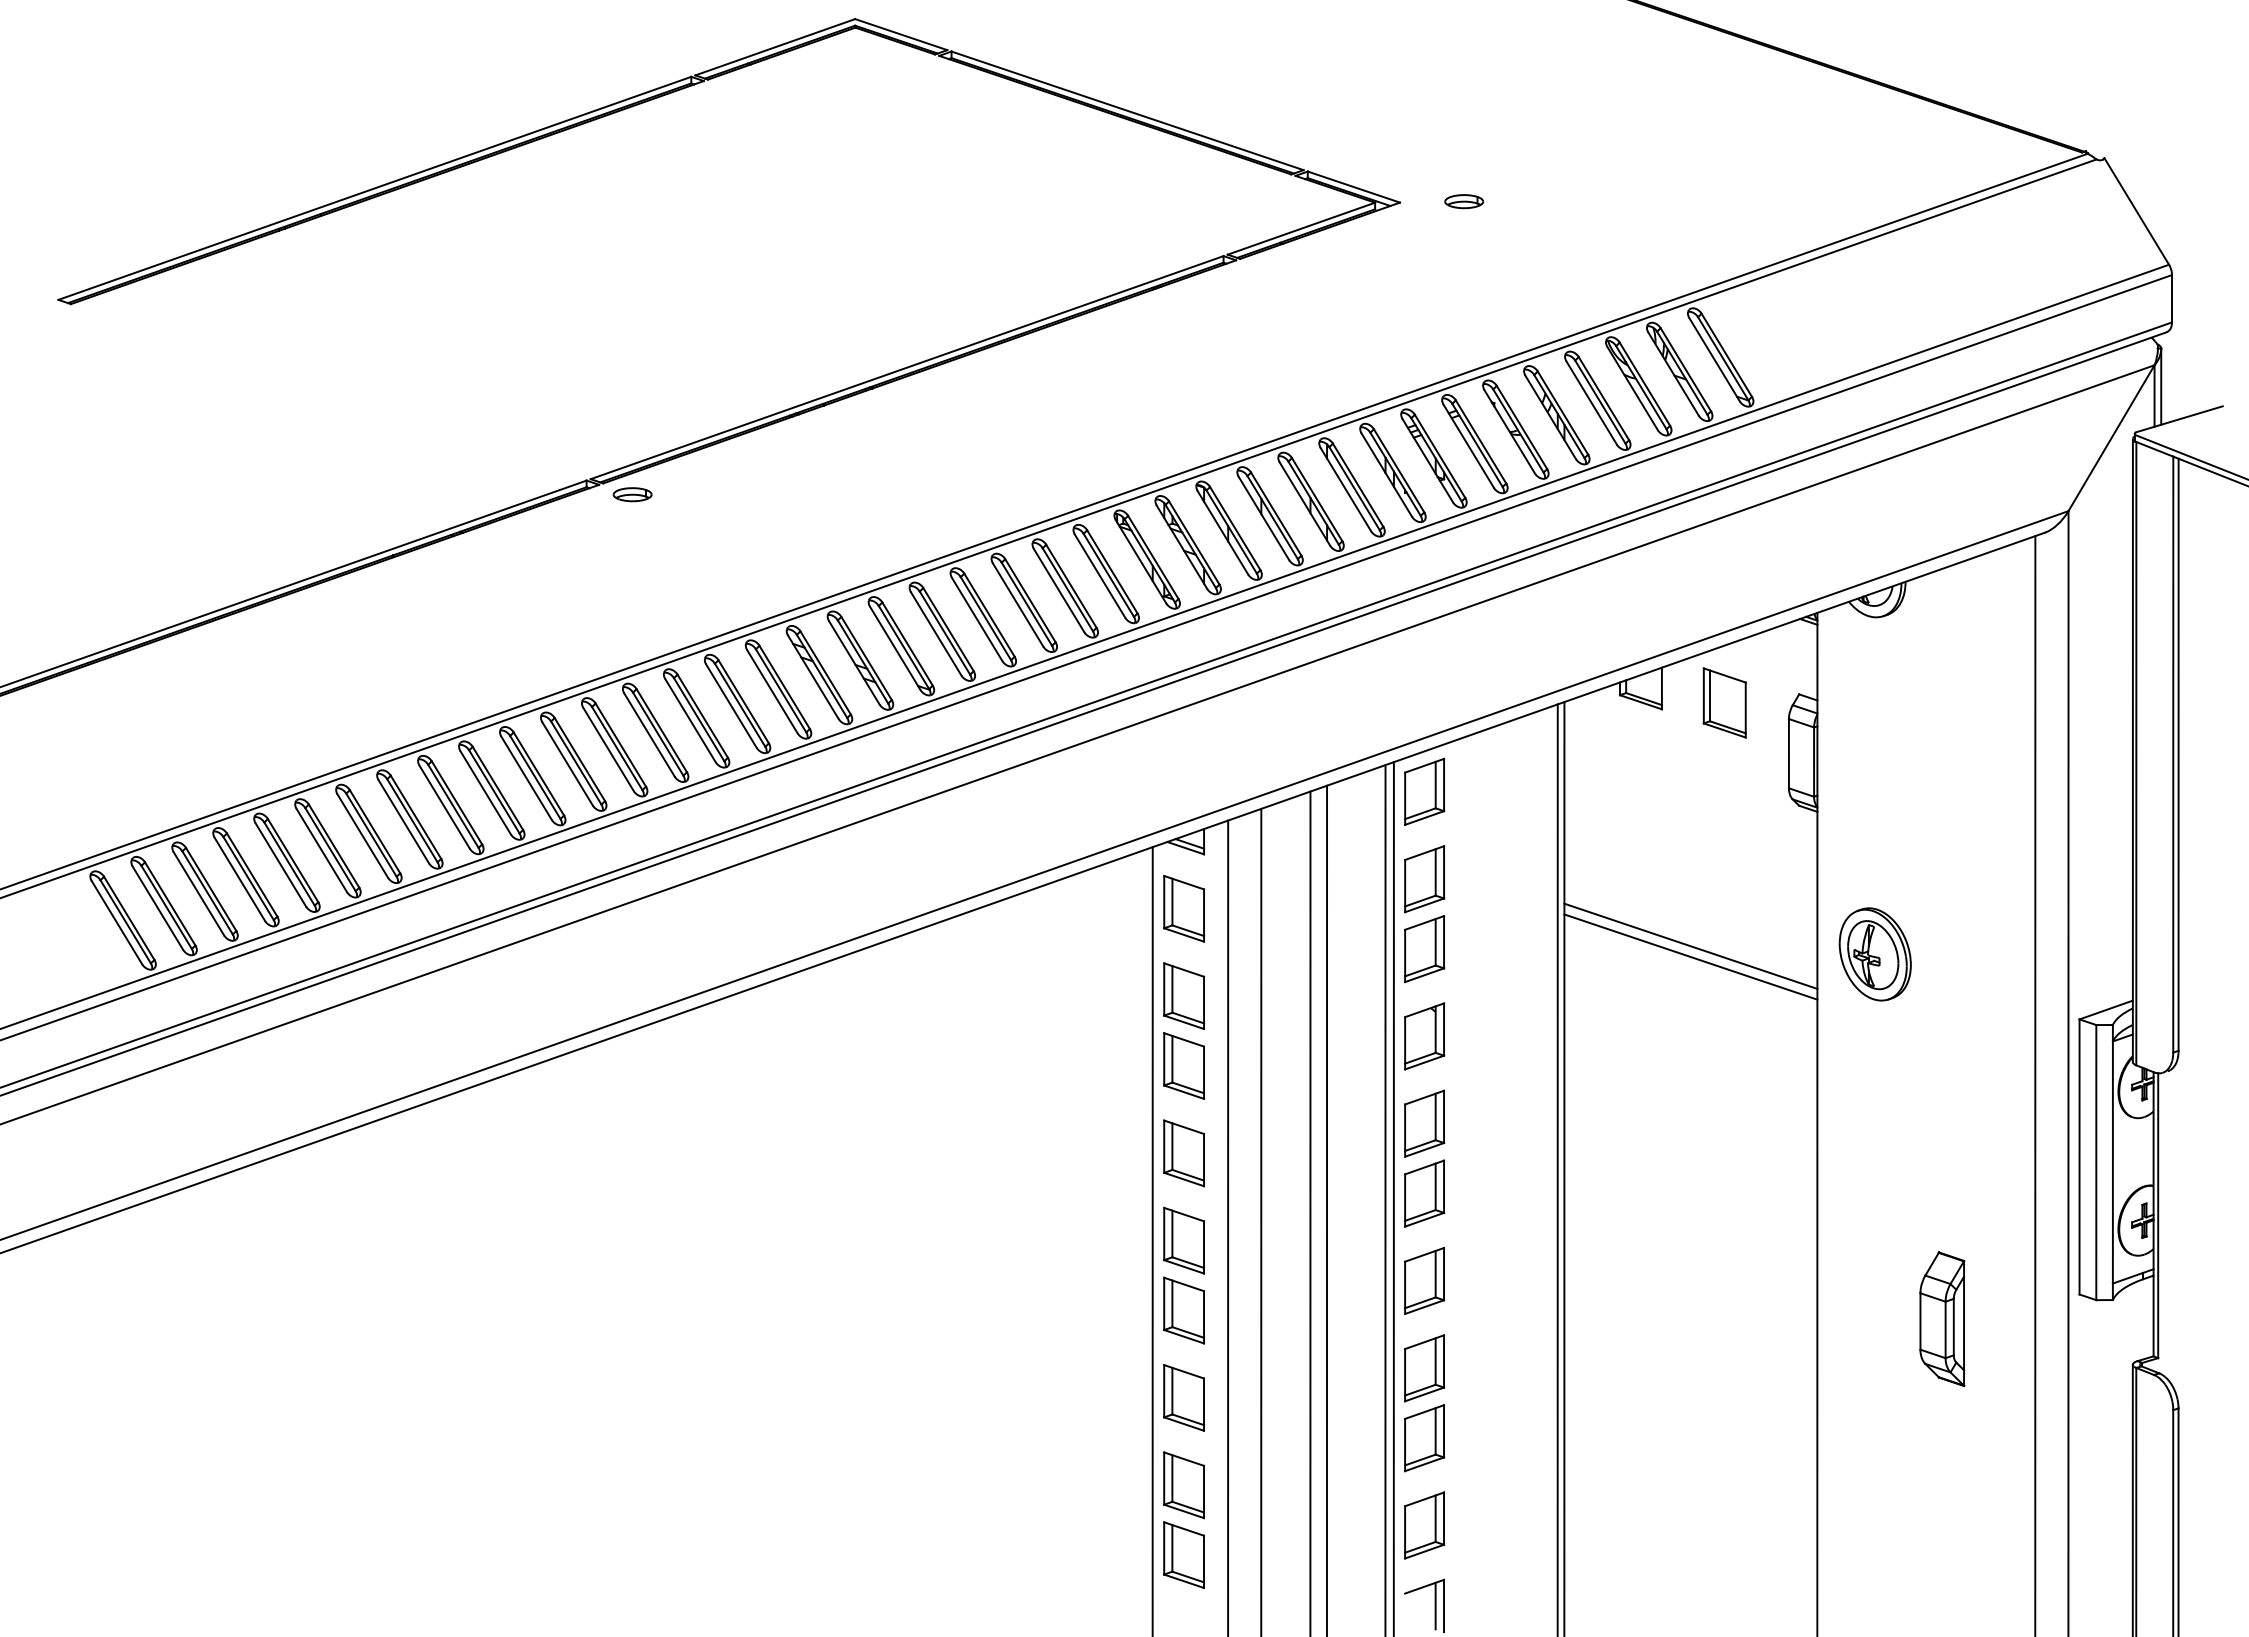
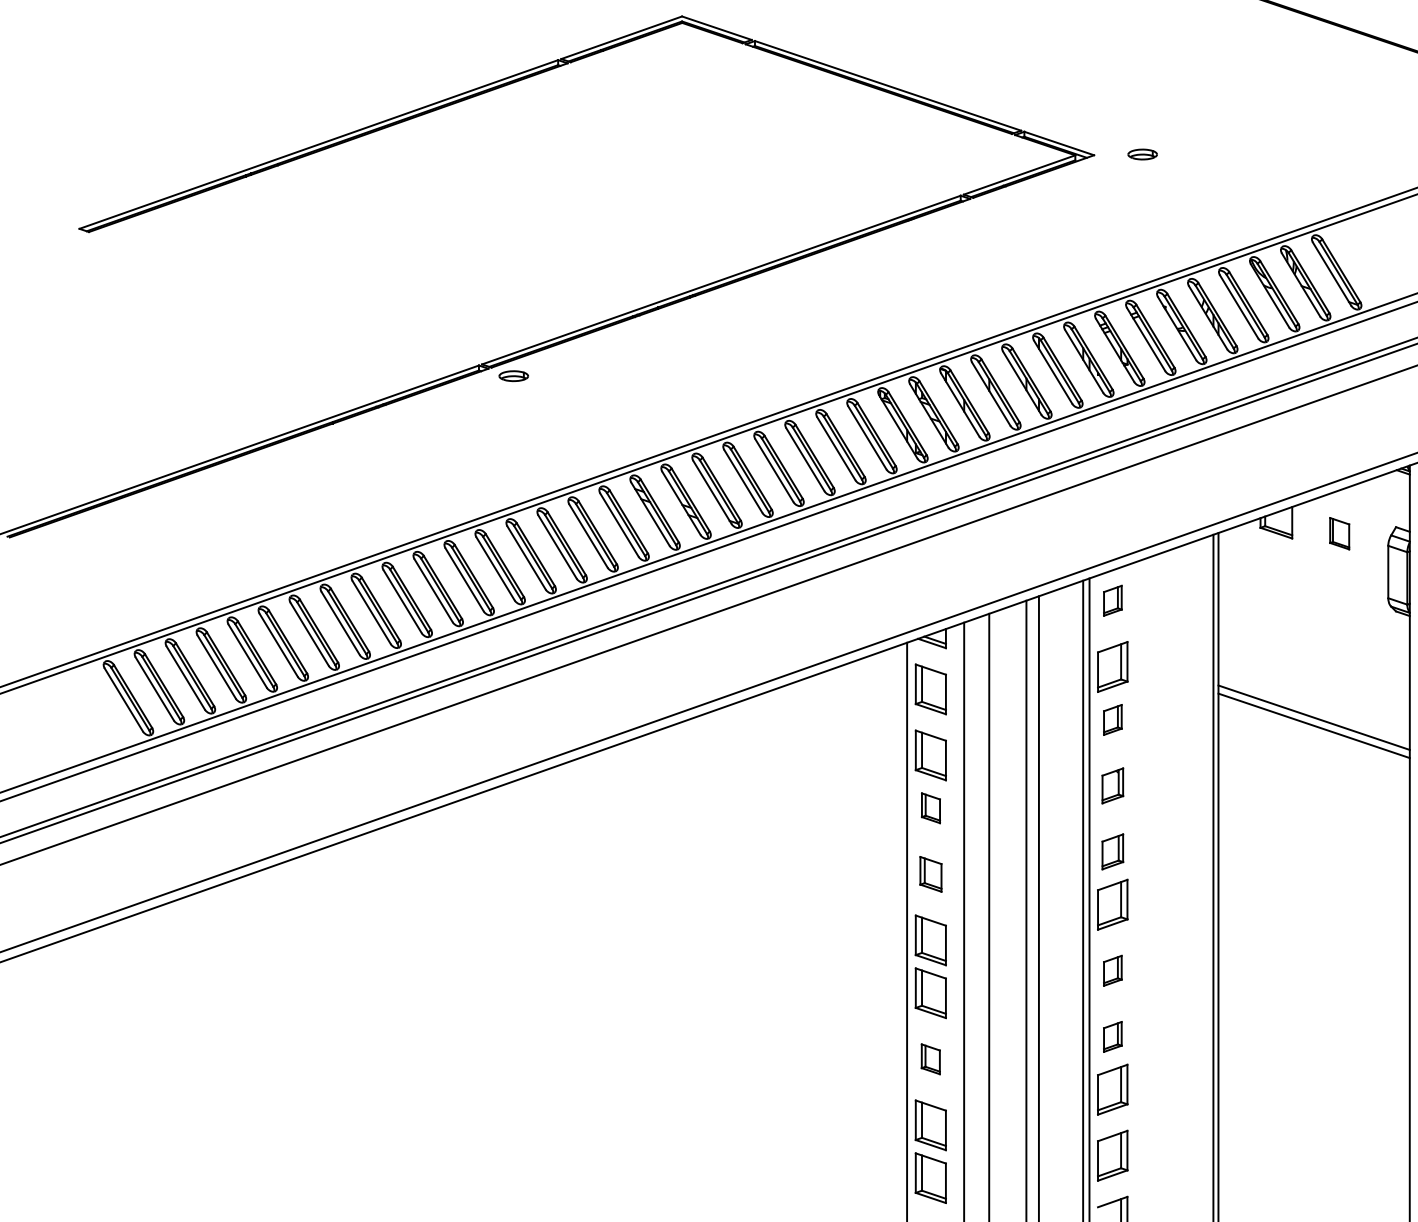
part: (1724, 702) -> (1339, 533), size x0.6
part: (1424, 791) -> (1112, 600), size x0.6
part: (1424, 949) -> (1112, 720), size x0.6
part: (1424, 1036) -> (1112, 785), size x0.7
part: (1184, 1065) -> (931, 807), size x0.6
part: (1424, 1123) -> (1112, 851), size x0.7
part: (1184, 1153) -> (931, 874), size x0.7
part: (1424, 1280) -> (1112, 970), size x0.6
part: (1424, 1368) -> (1112, 1037), size x0.6
part: (1183, 1397) -> (930, 1058), size x0.6

